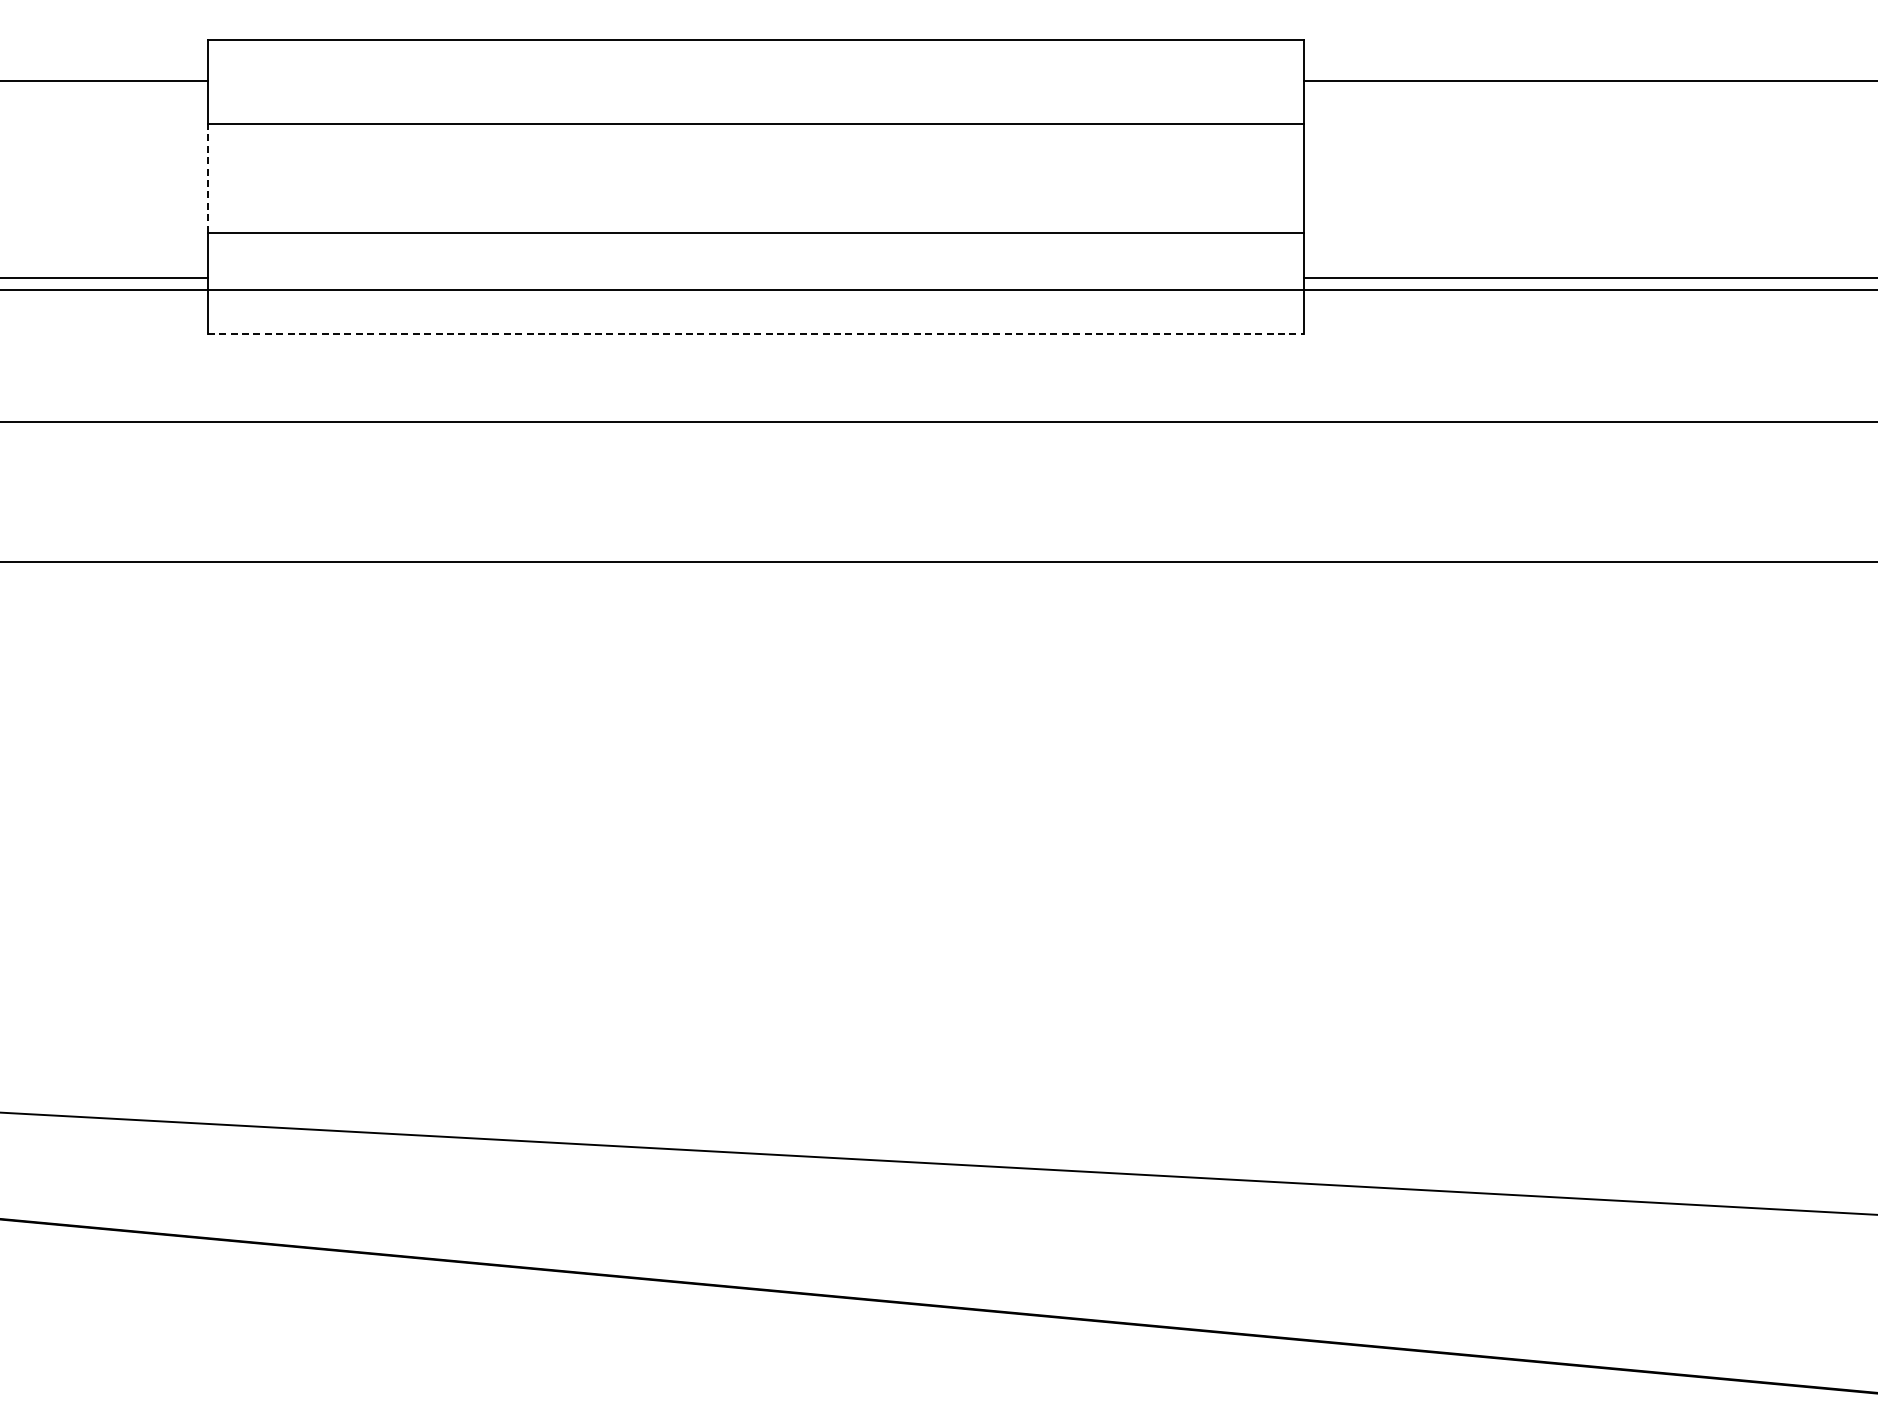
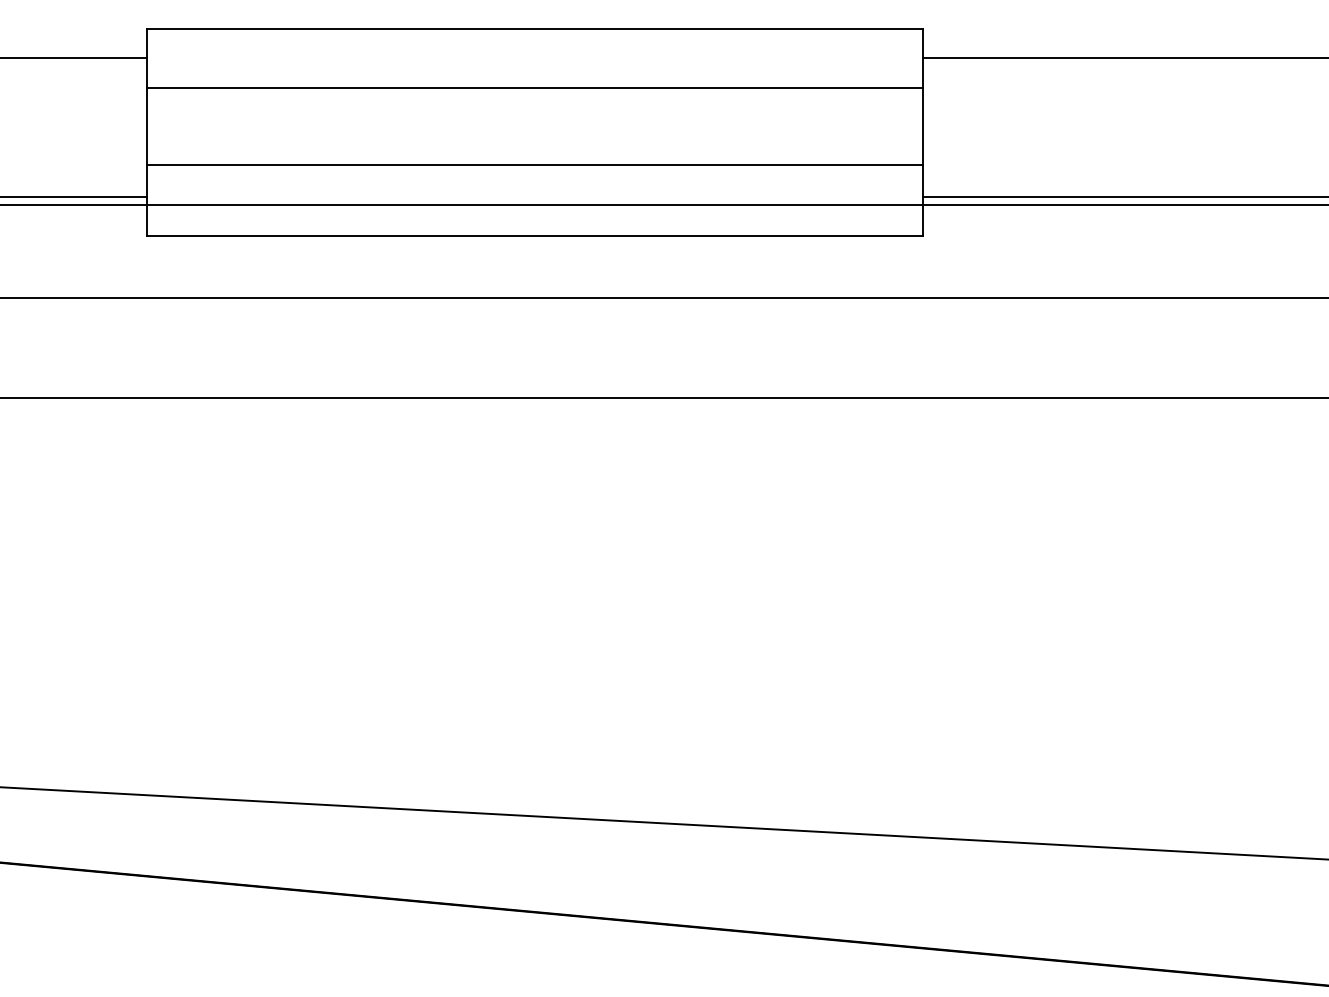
line: (207, 177) -> (146, 125), dashed -> solid
line: (756, 334) -> (535, 236), dashed -> solid

